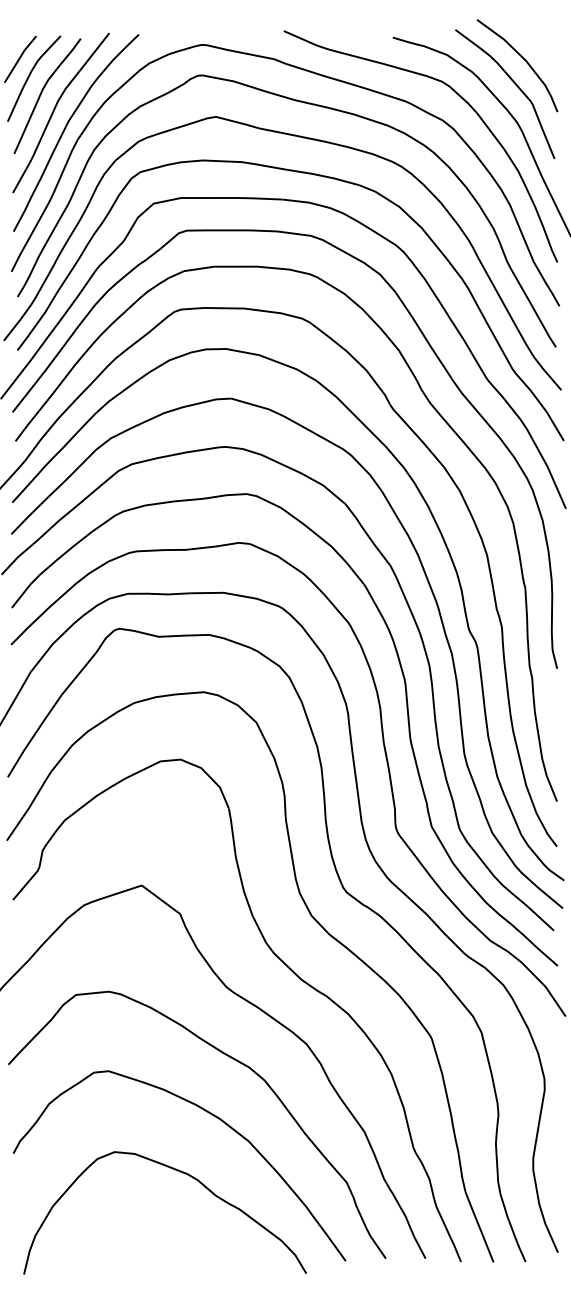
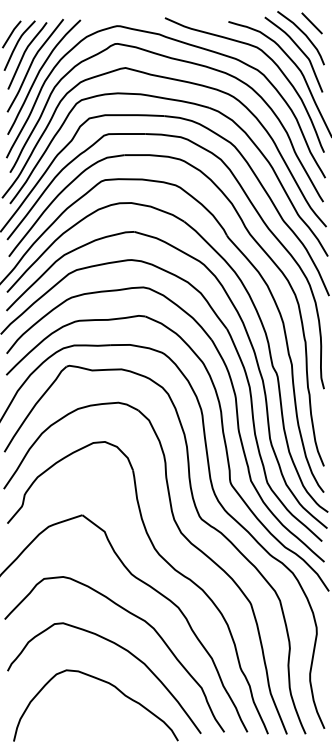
line: (535, 40) -> (311, 23), added

